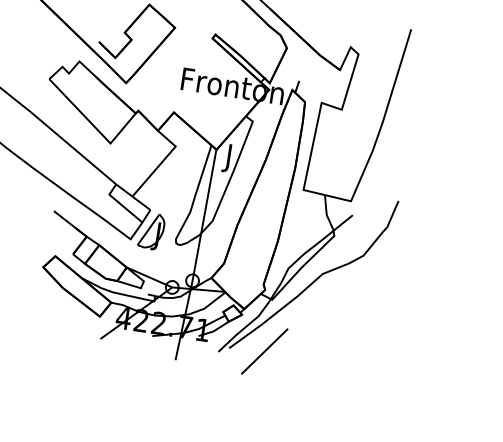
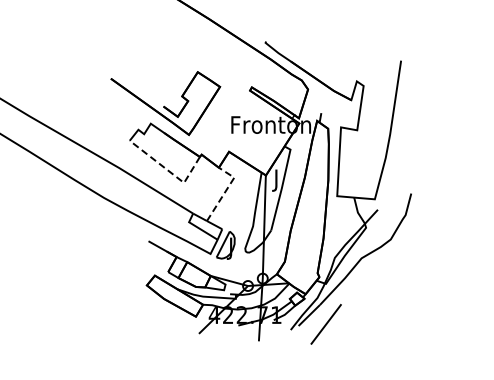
line: (94, 126) -> (169, 171), solid -> dashed
line: (161, 162) -> (225, 191), solid -> dashed

